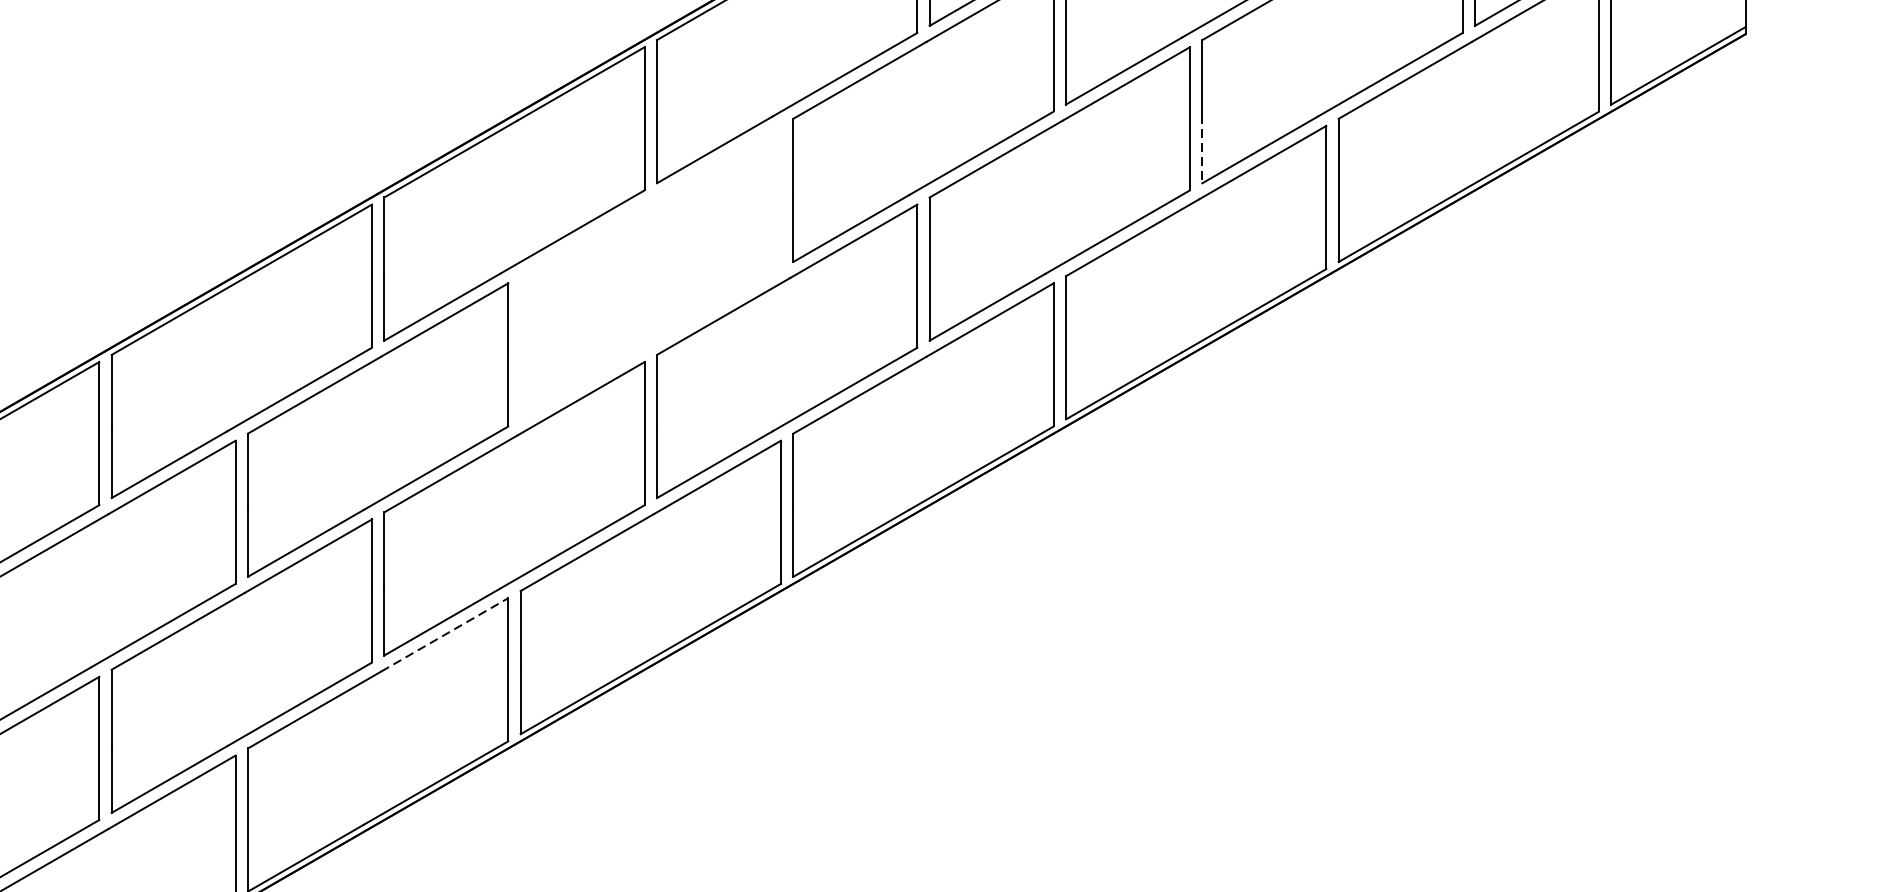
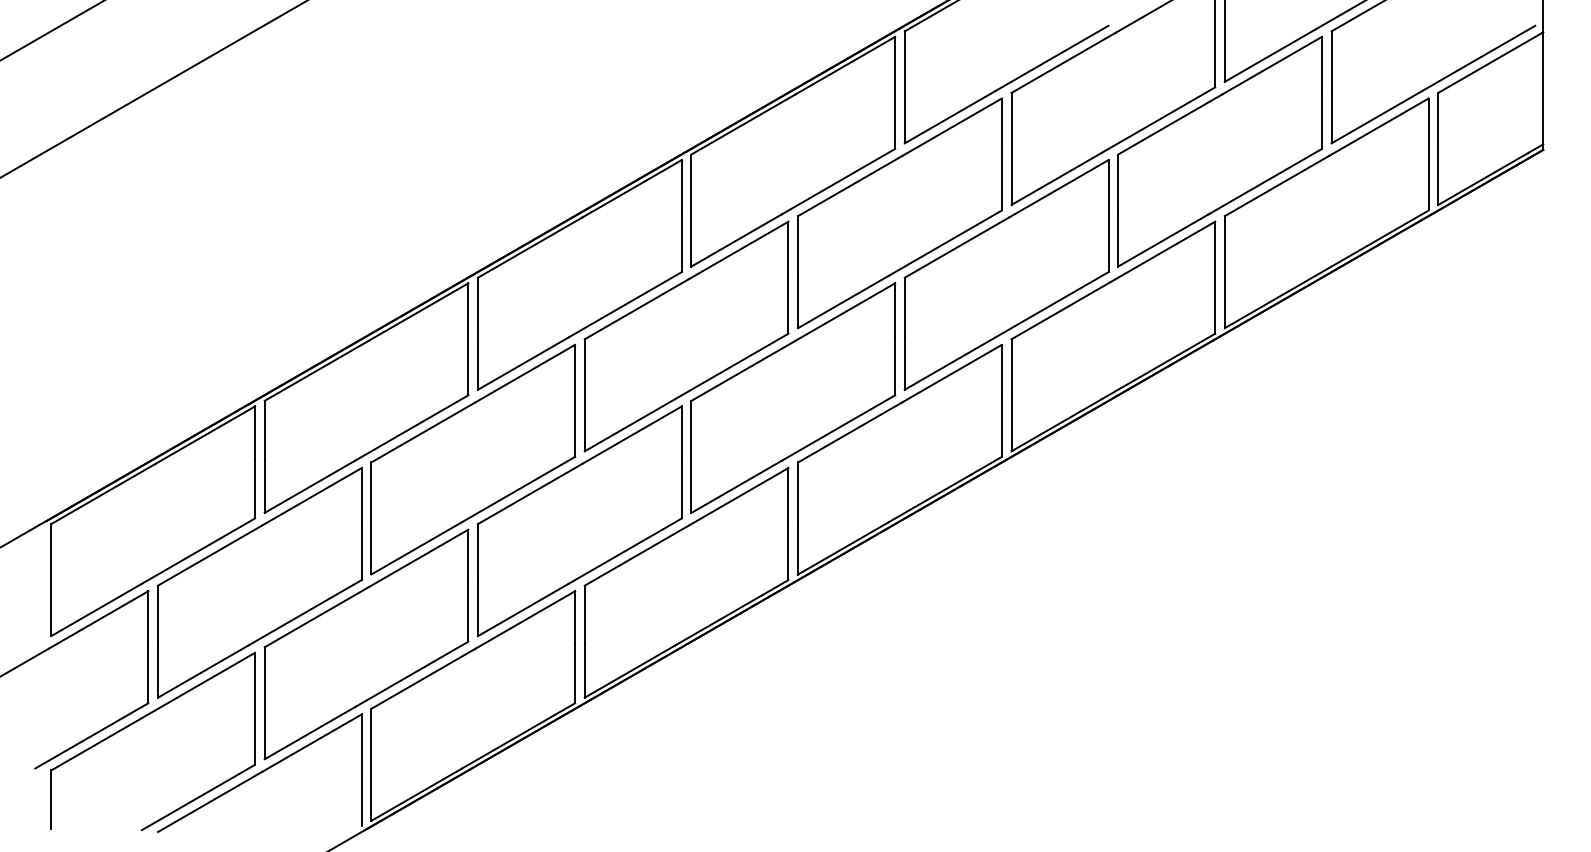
line: (1202, 148) -> (1118, 239), dashed -> solid
part: (650, 272) -> (686, 336), added
line: (444, 634) -> (525, 619), dashed -> solid

